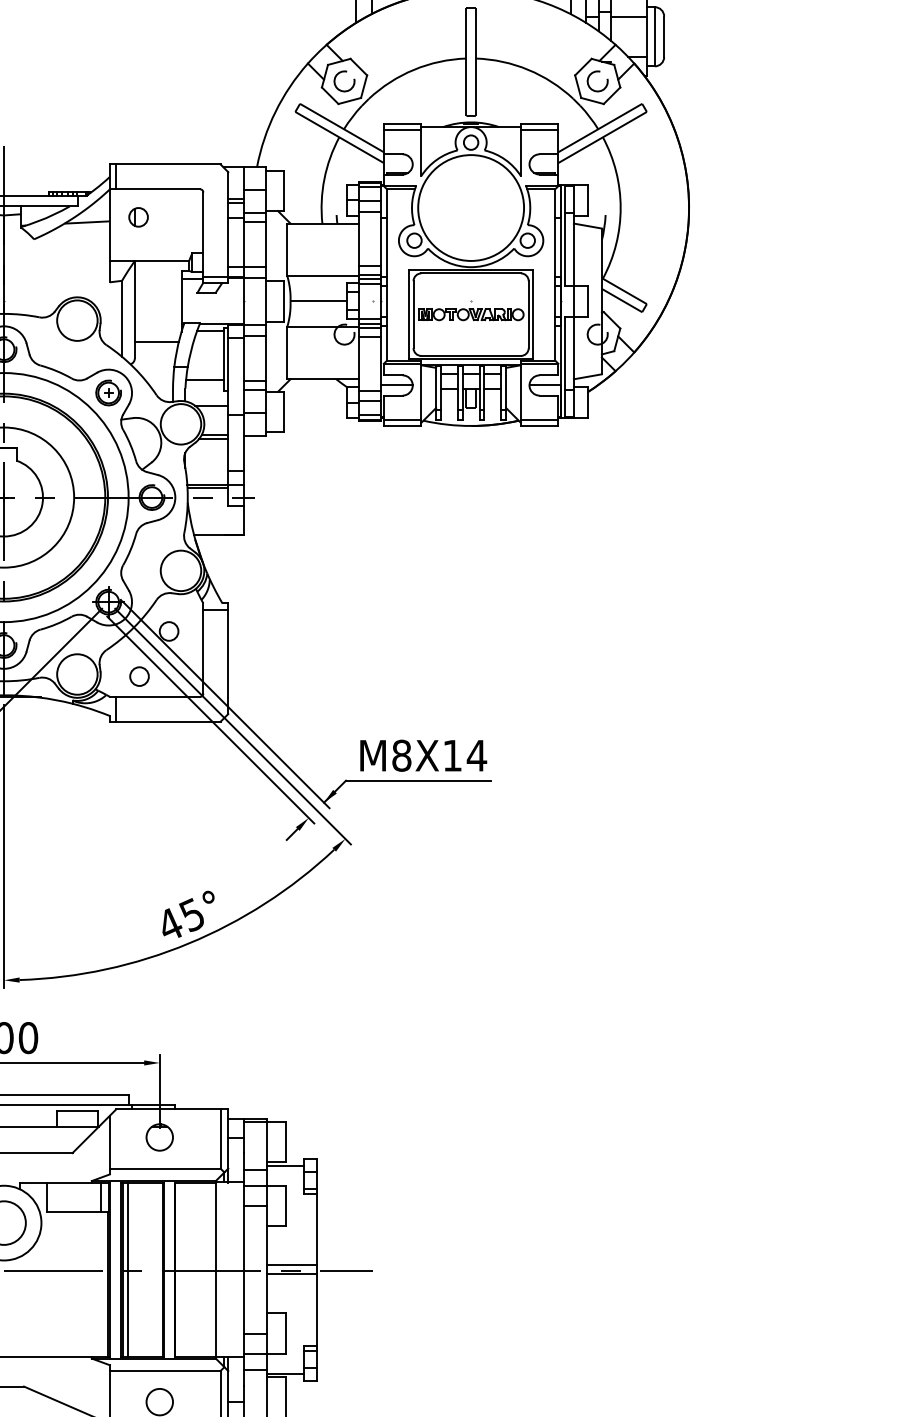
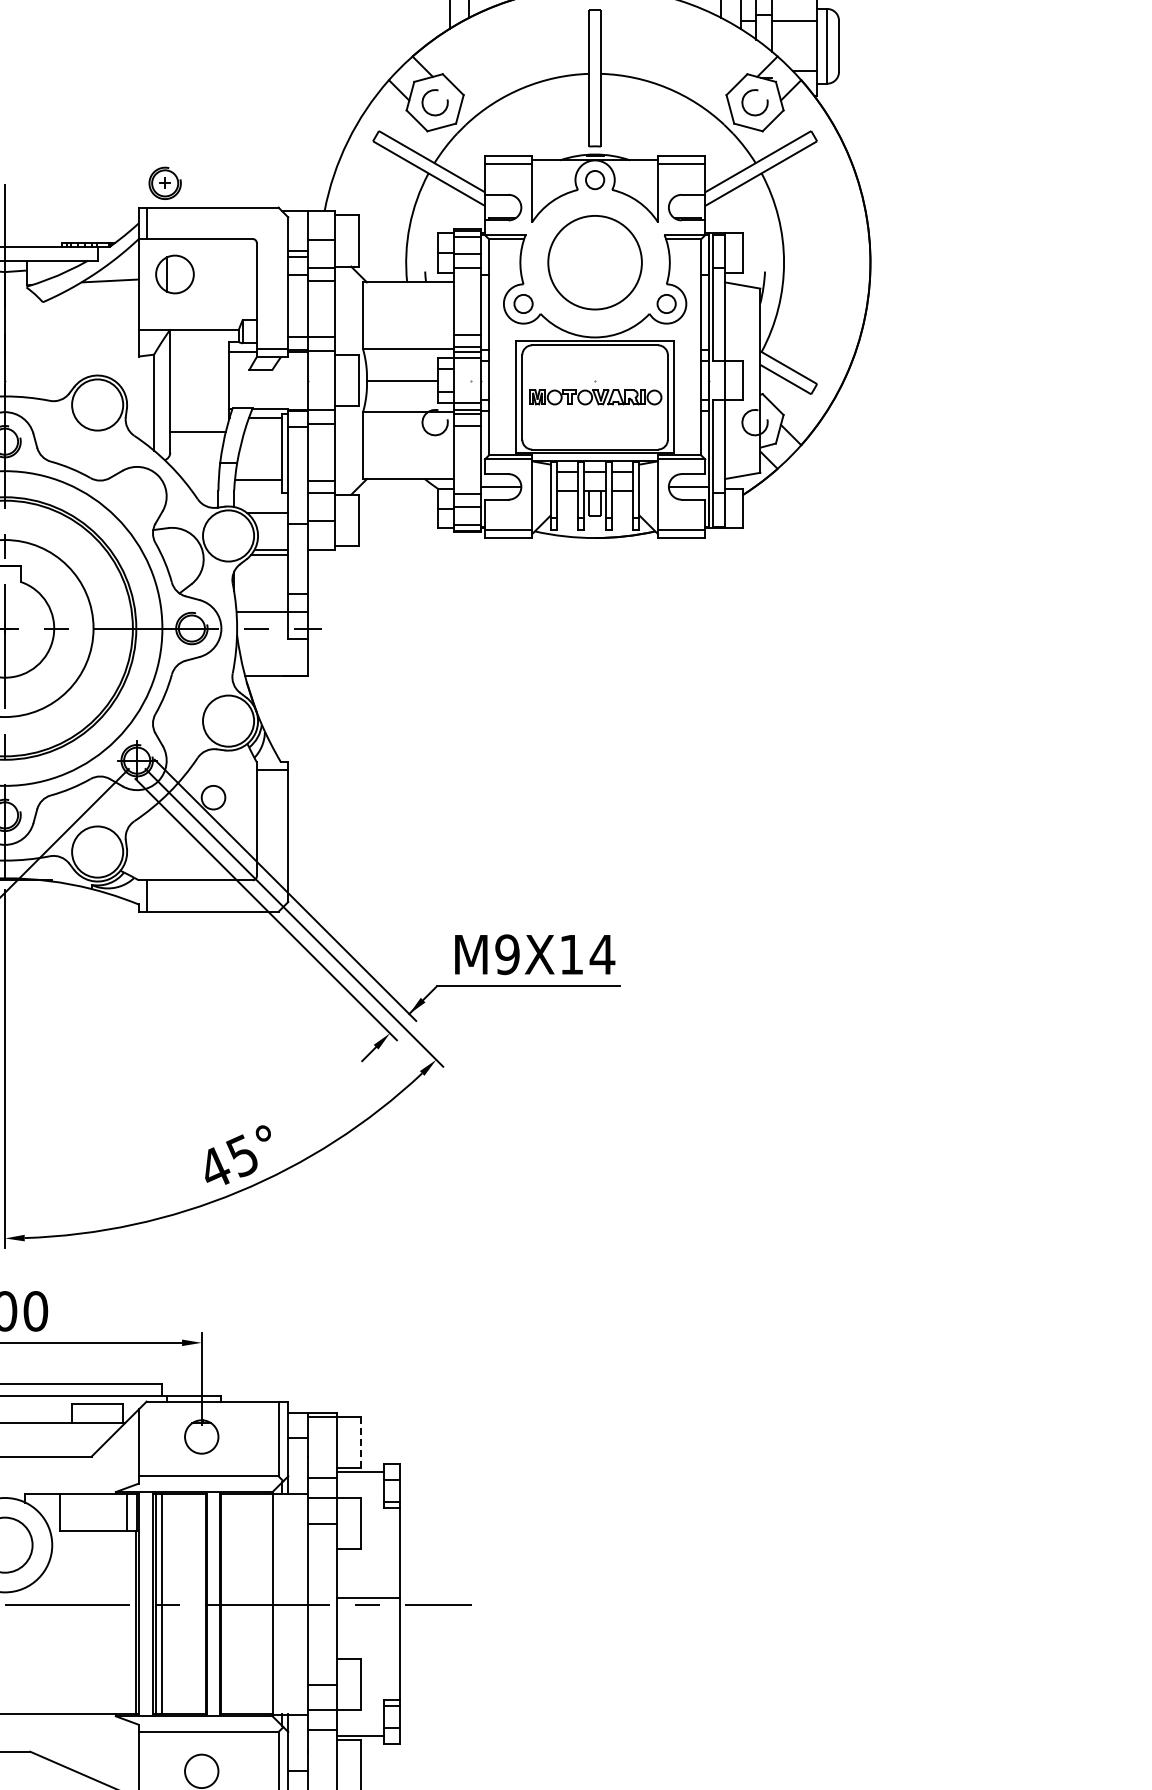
circle: (470, 207) -> (594, 262), size x0.7
part: (138, 217) -> (174, 274), size x1.6
part: (108, 392) -> (164, 182), moved
line: (207, 488) -> (262, 616), removed
circle: (139, 676) -> (175, 854), removed
text: (401, 755) -> (507, 954), M8X14 -> M9X14
line: (285, 1141) -> (360, 1442), solid -> dashed
line: (291, 1274) -> (368, 1610), removed

